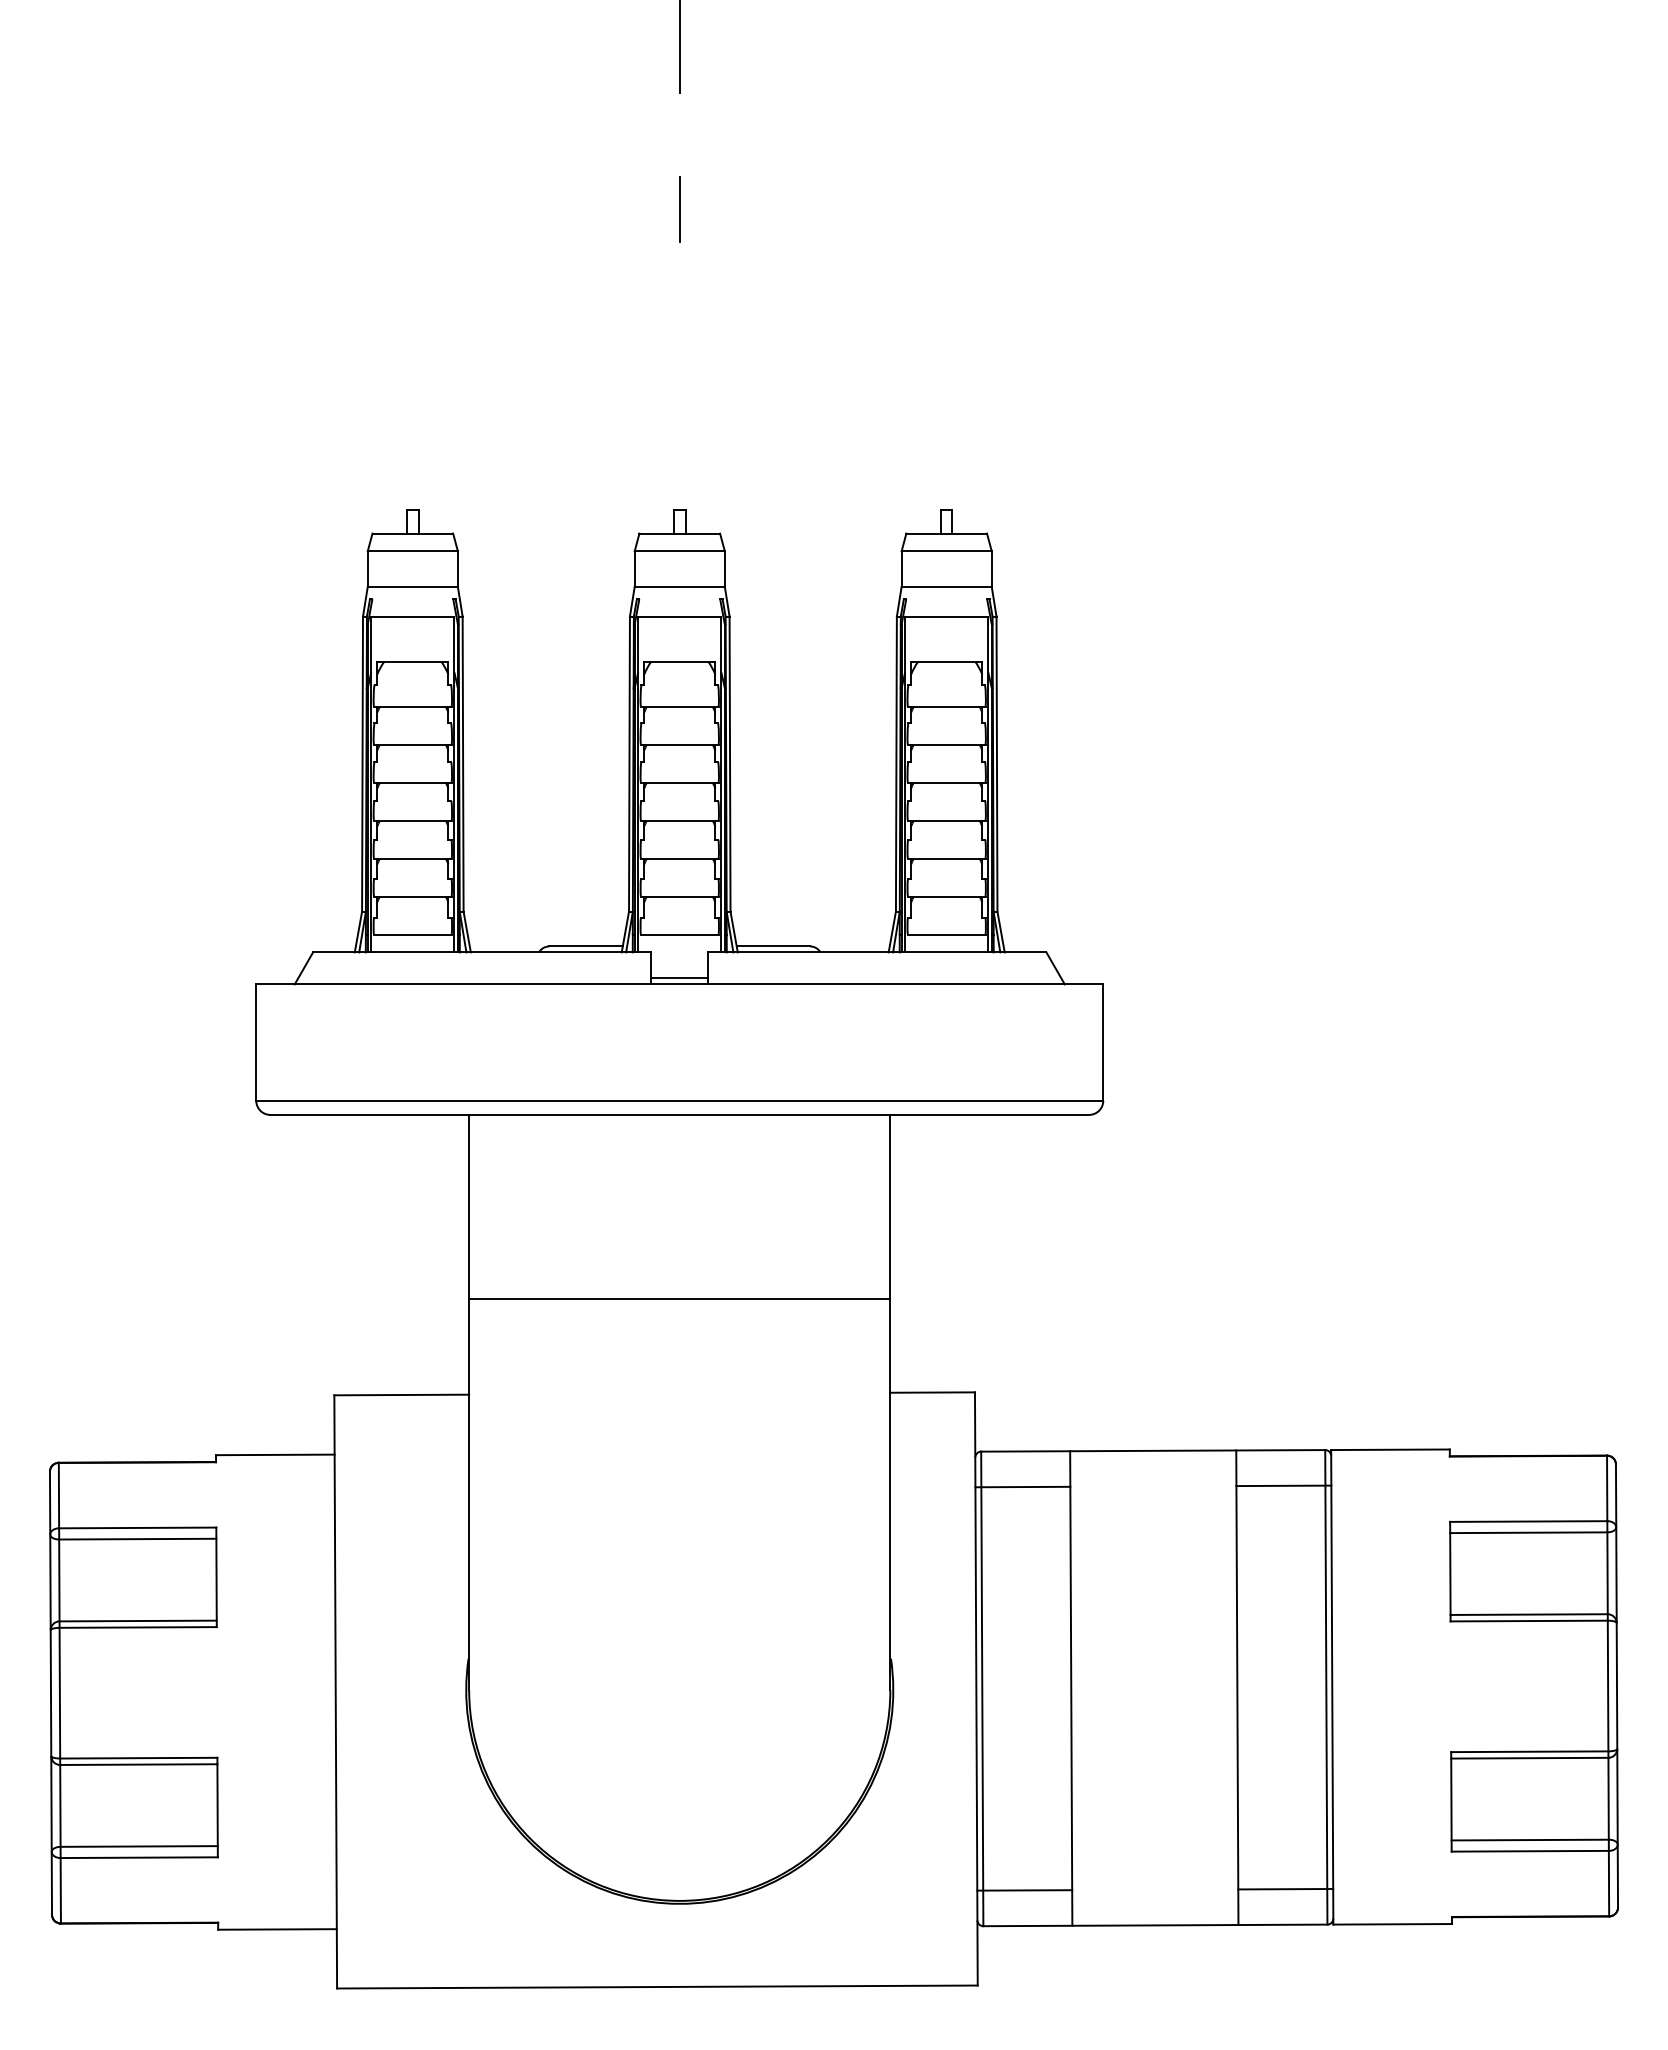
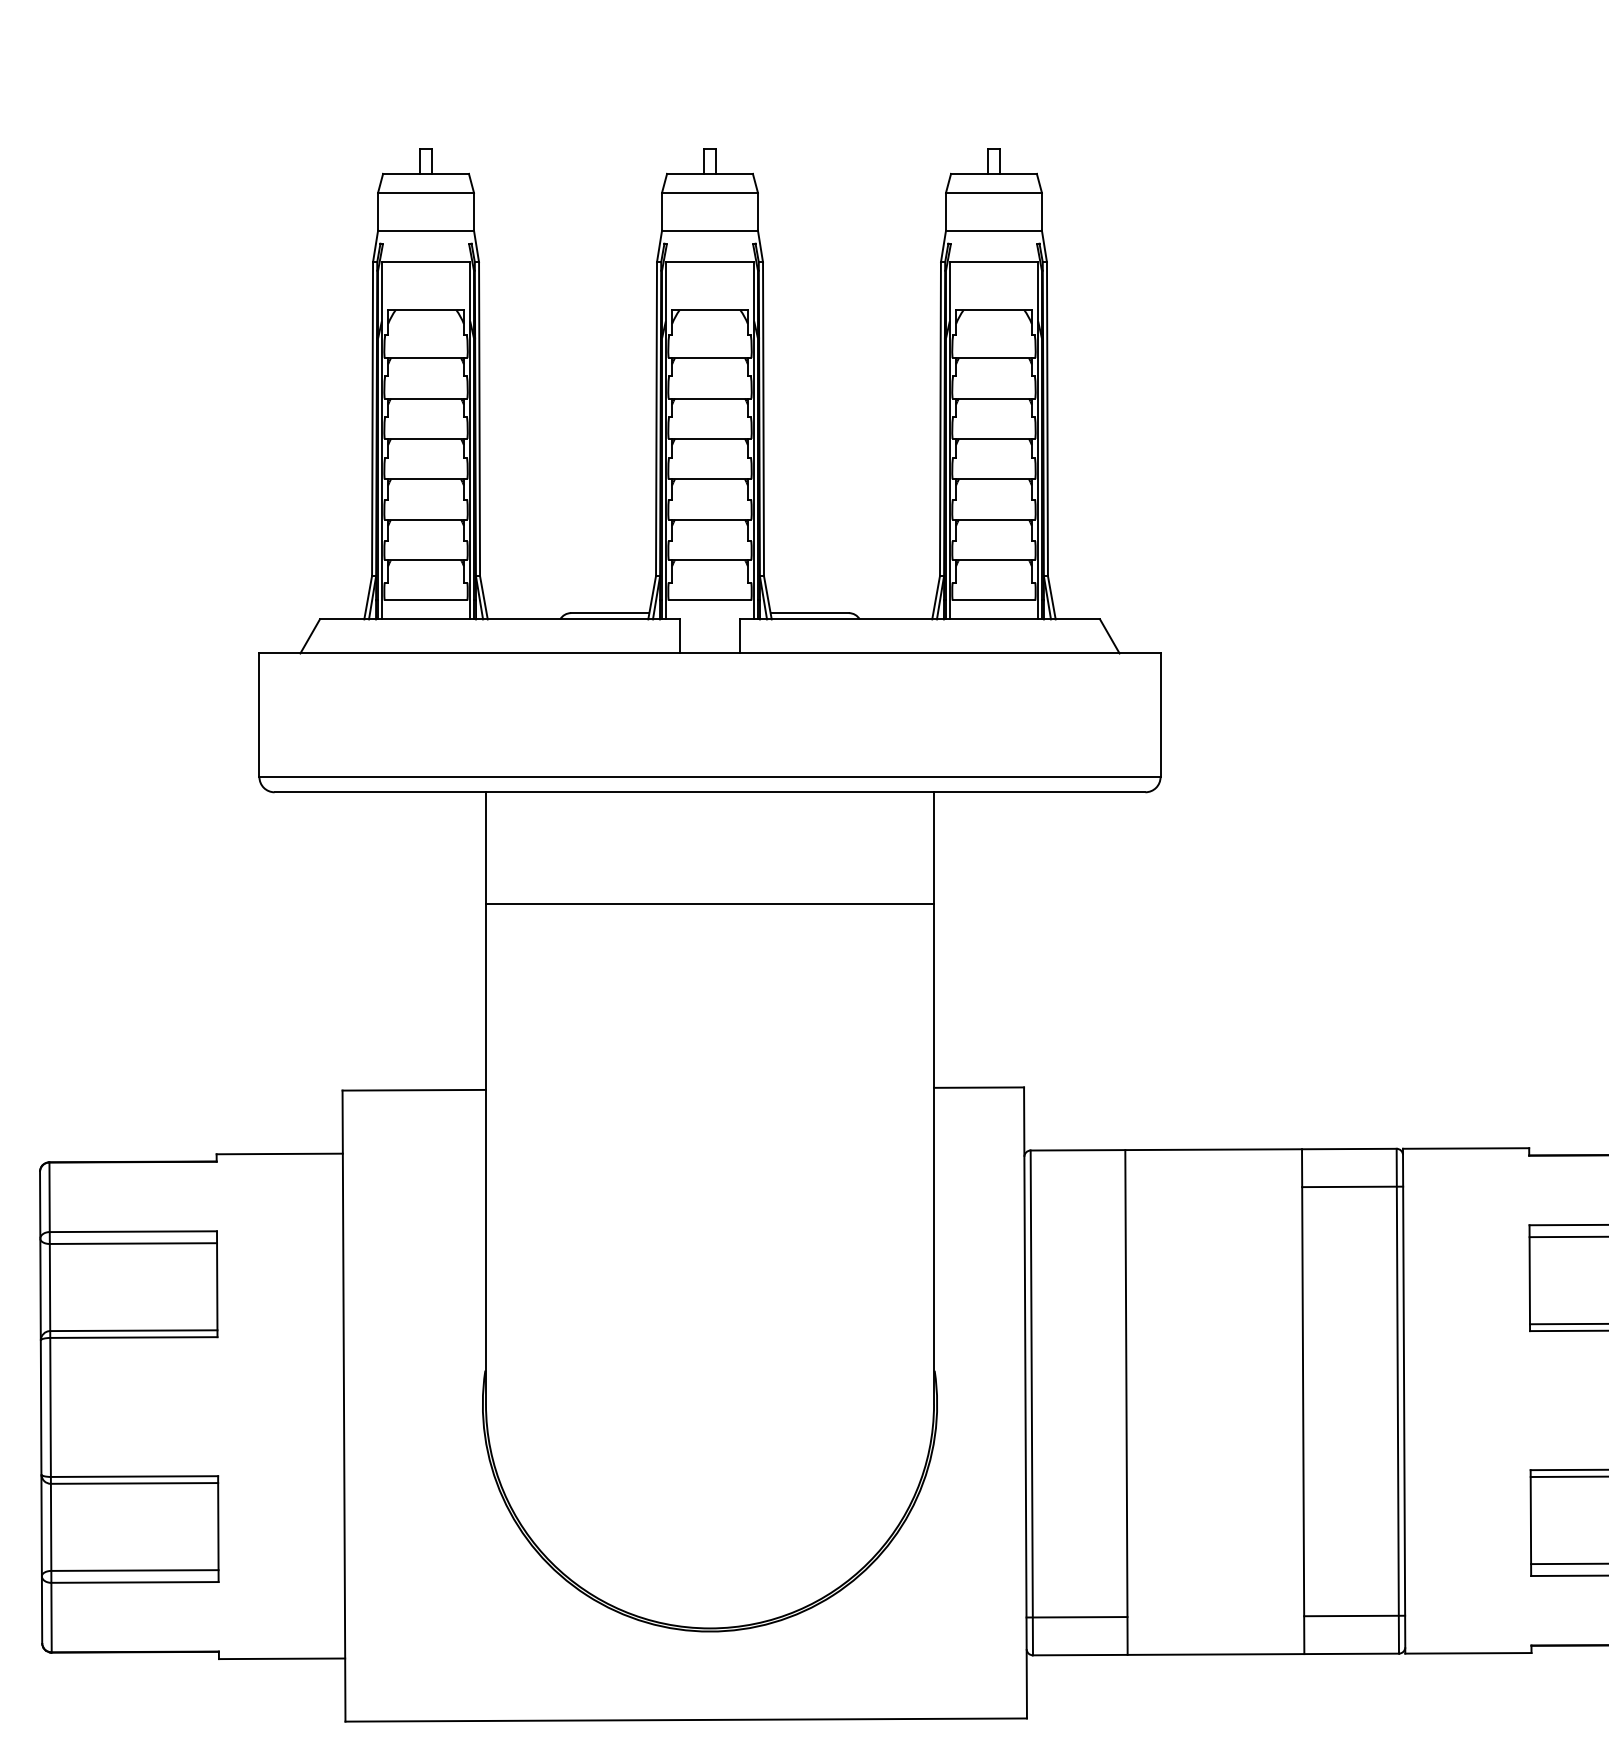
line: (679, 978) -> (709, 647), removed
line: (679, 1298) -> (709, 903), moved
line: (1022, 1486) -> (1074, 1187), removed

